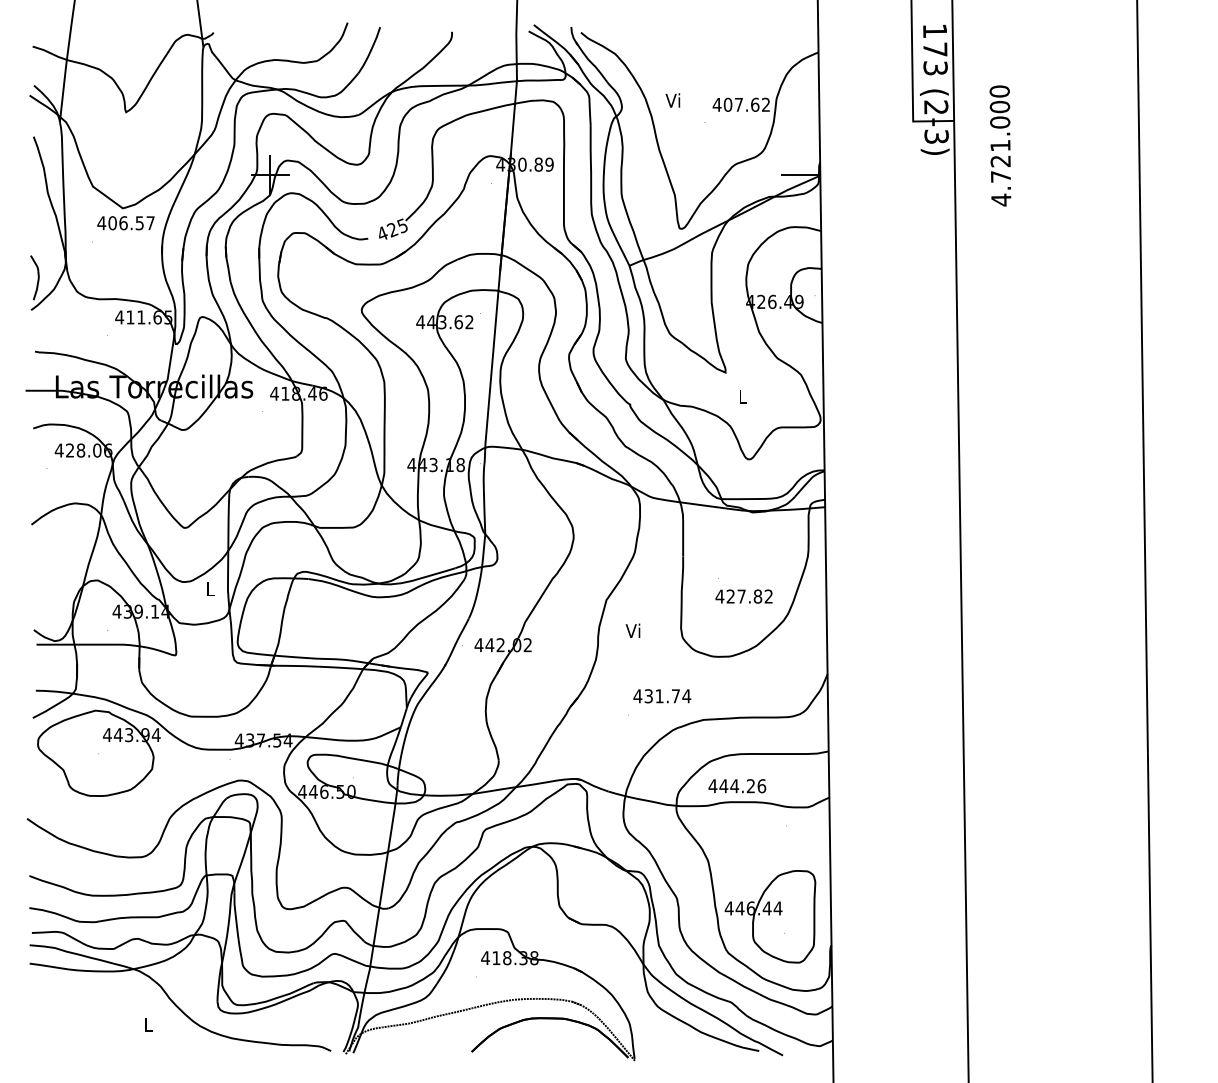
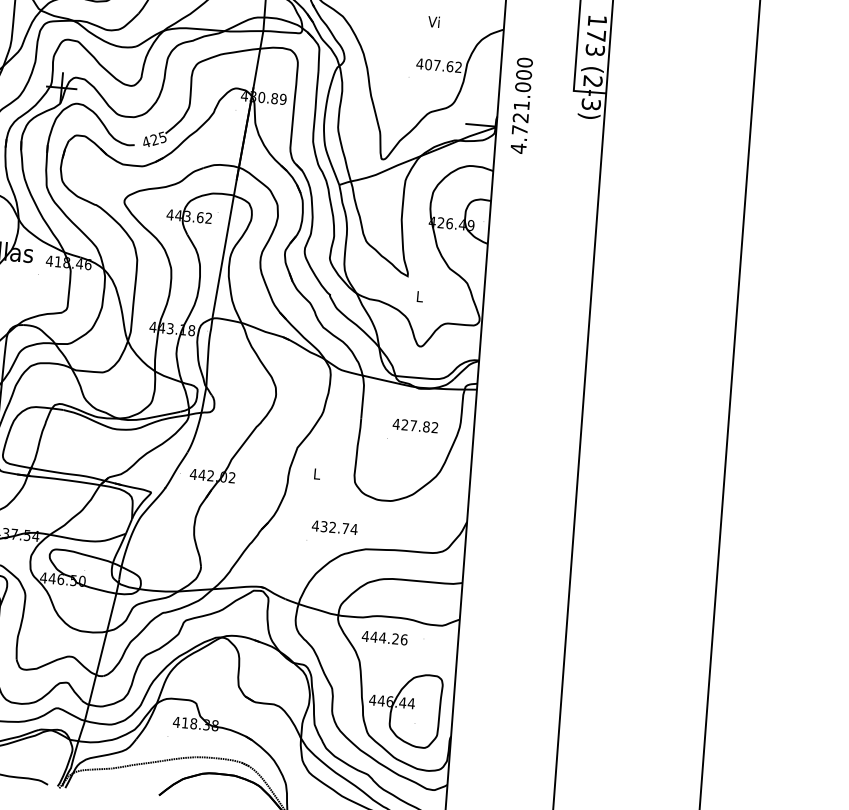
text: (672, 100) -> (433, 21), moved
text: (1000, 145) -> (521, 105), moved
text: (743, 596) -> (415, 425), moved
text: (632, 630) -> (315, 473), Vi -> L
text: (659, 696) -> (332, 527), 431.74 -> 432.74
text: (737, 786) -> (384, 638), moved

